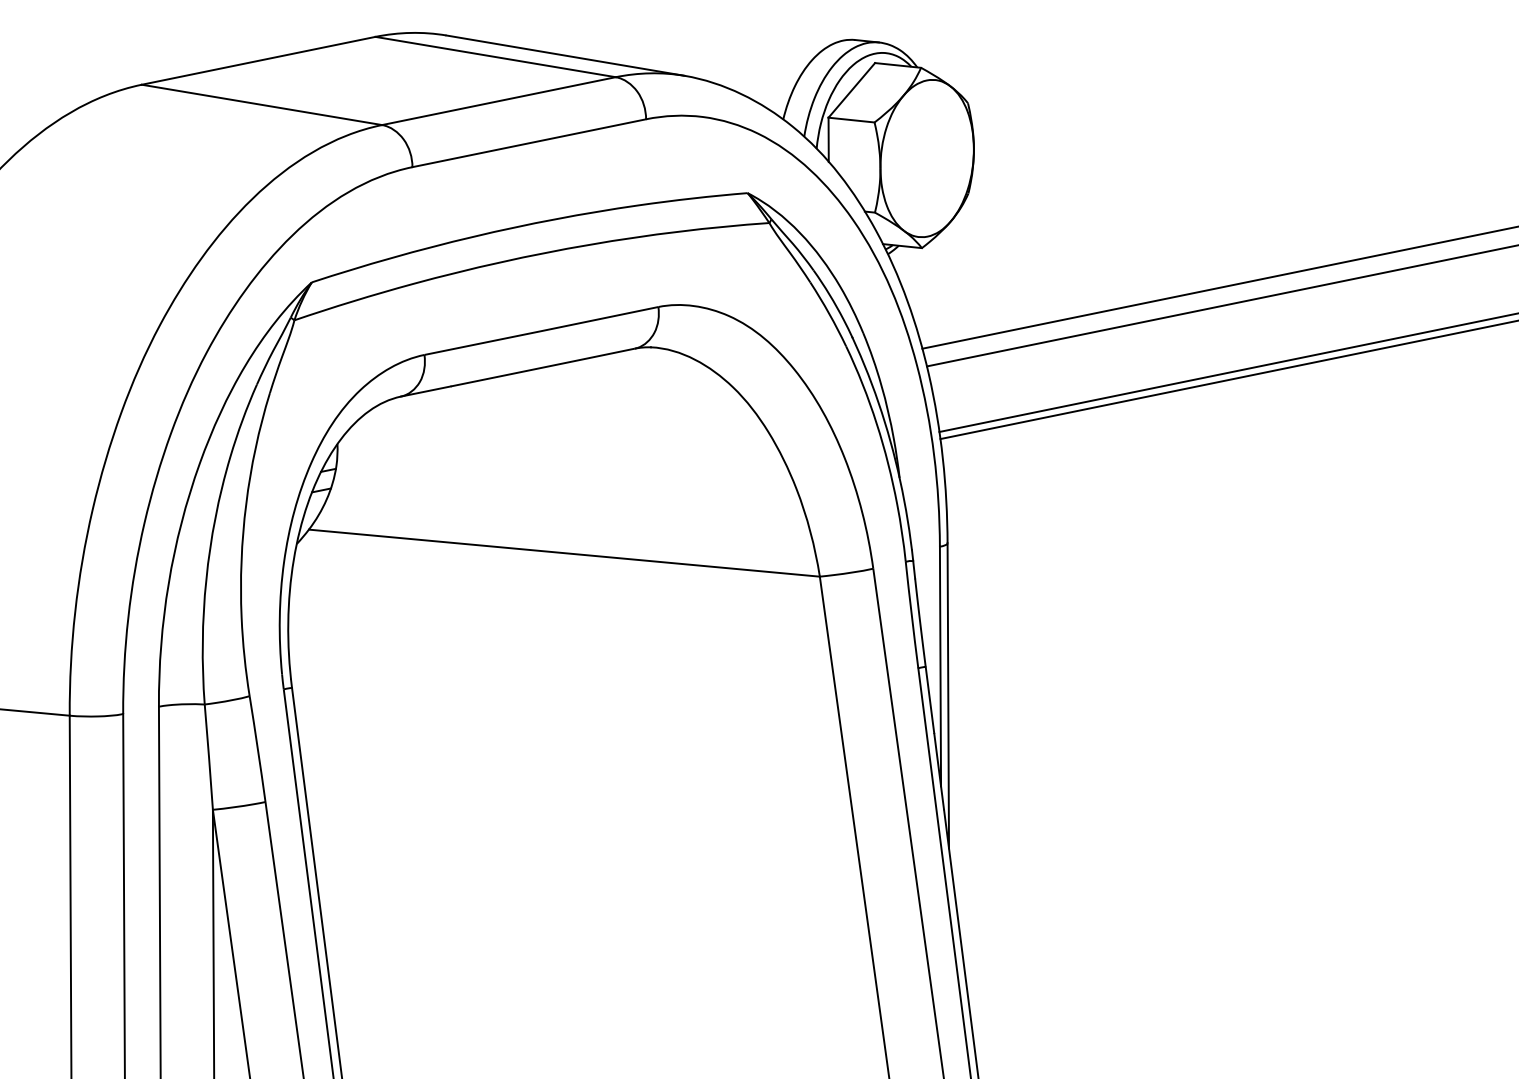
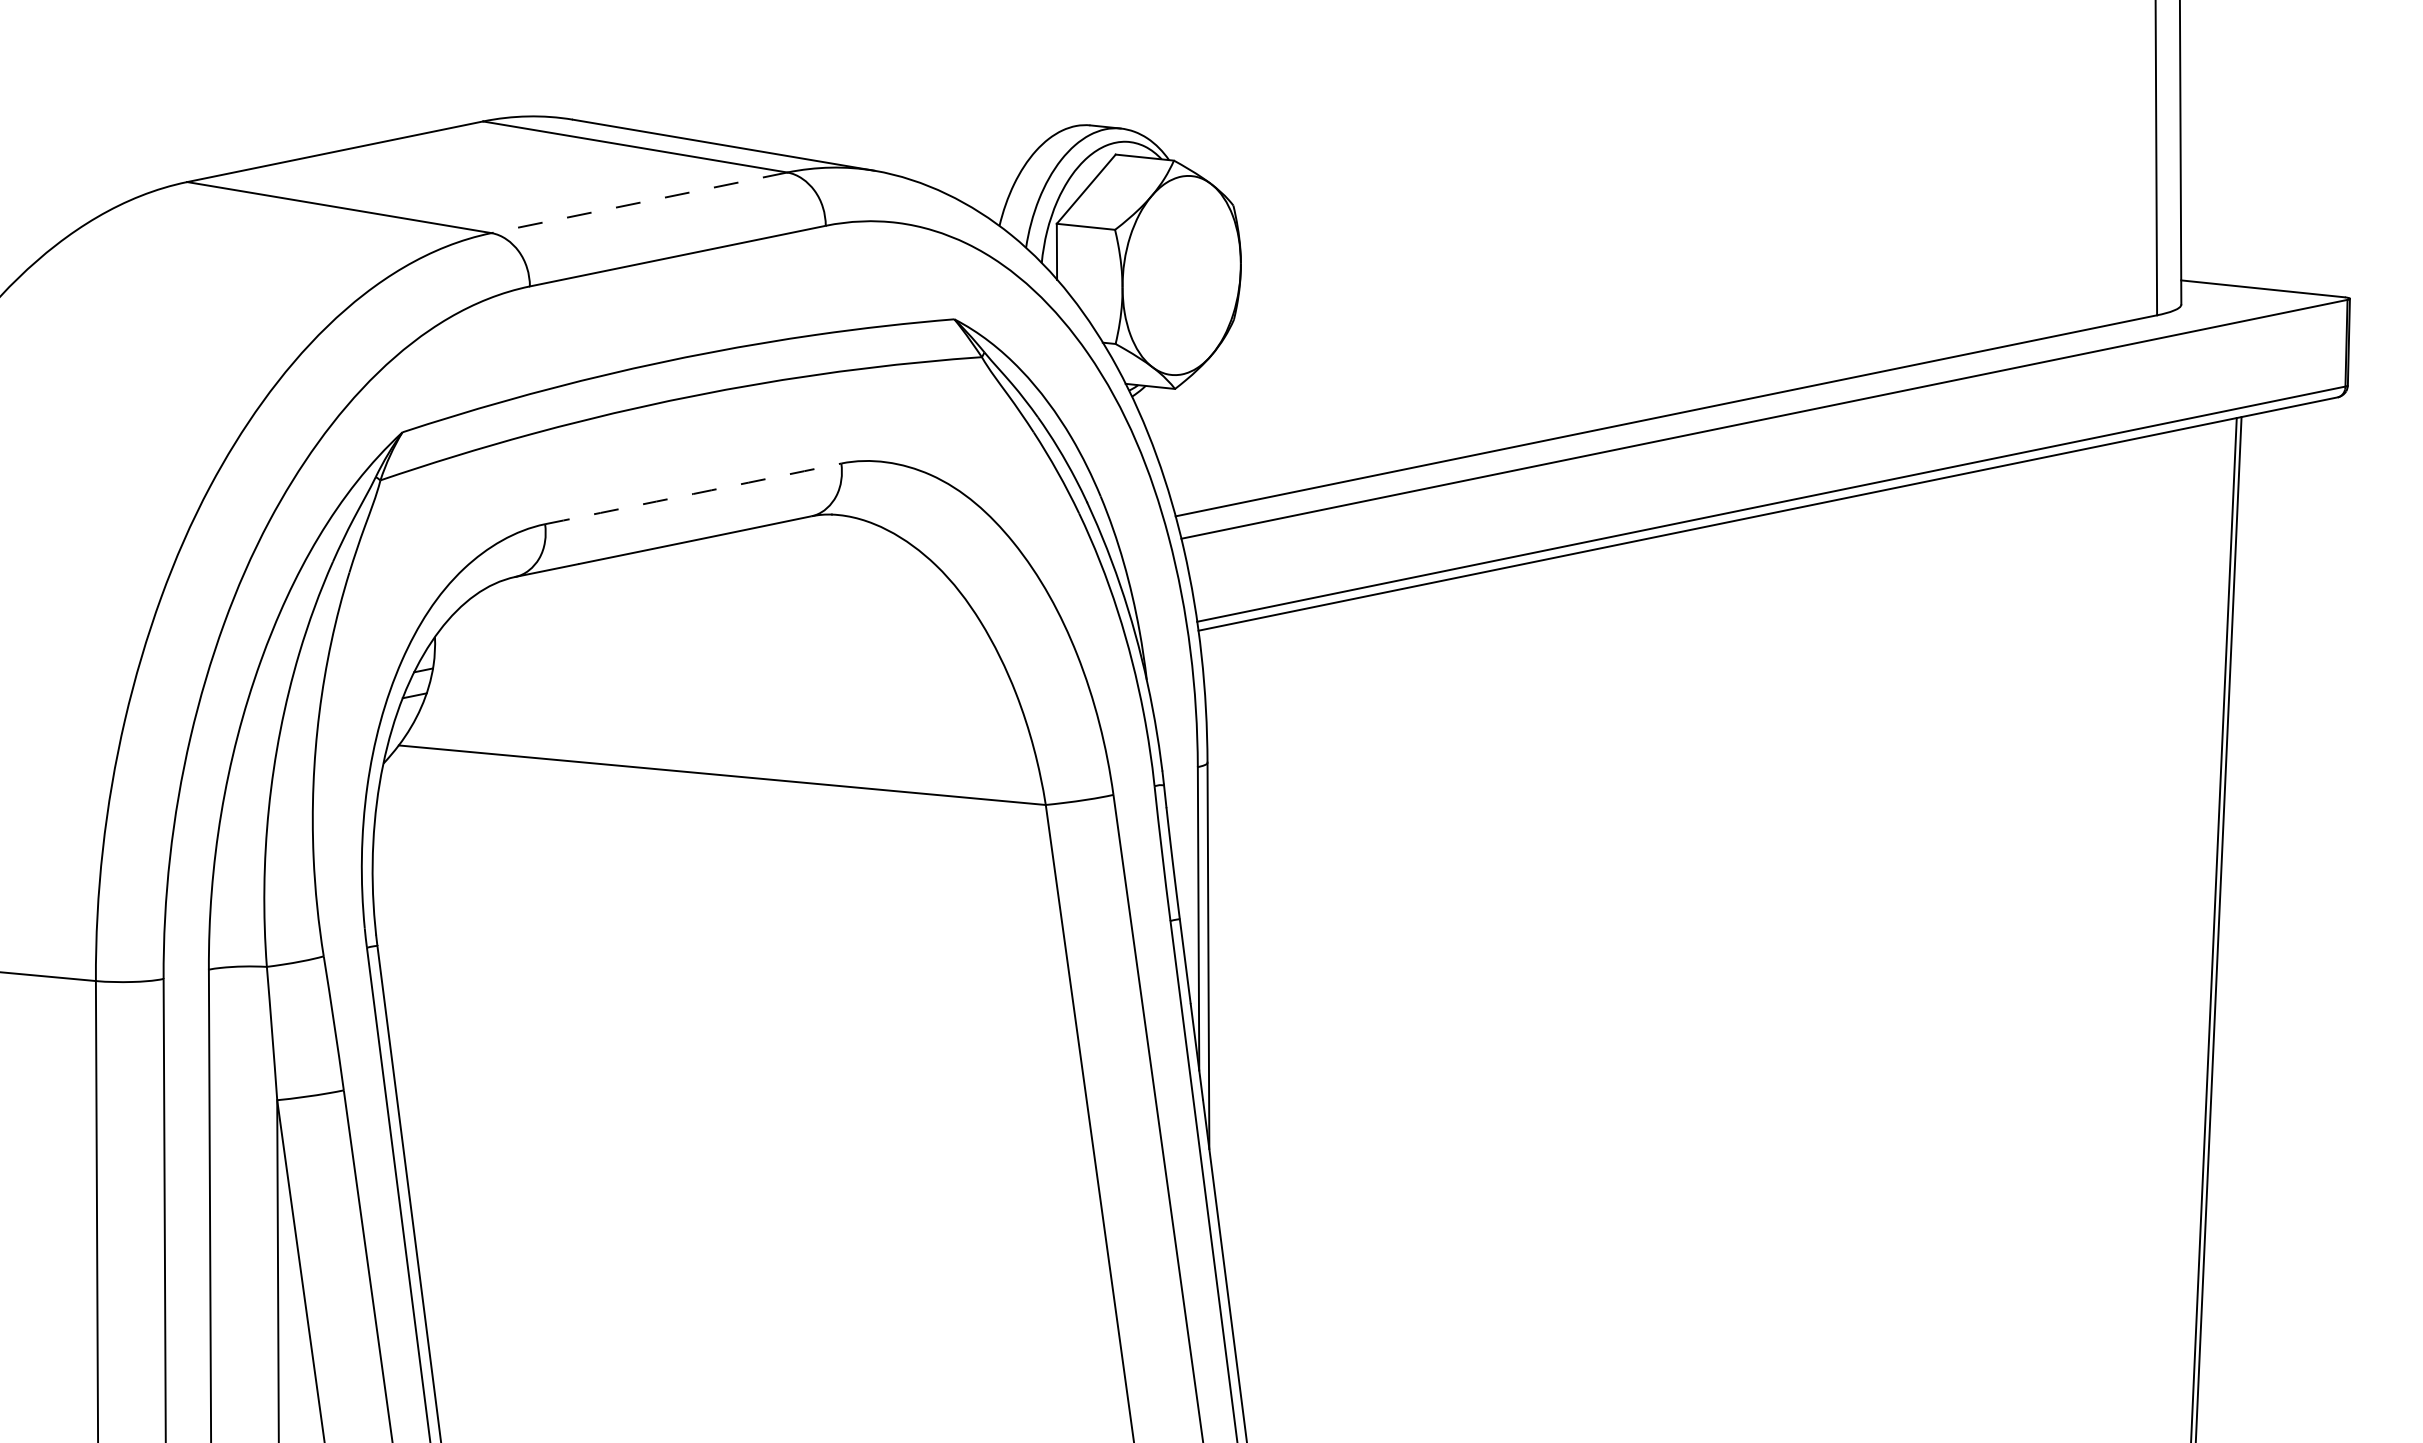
line: (499, 100) -> (639, 202), solid -> dashed
arc: (541, 331) -> (693, 494), solid -> dashed

